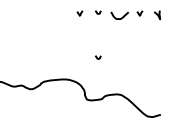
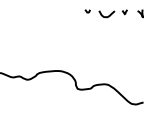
curve: (79, 13) -> (71, 12), removed
curve: (97, 57) -> (87, 51), removed

